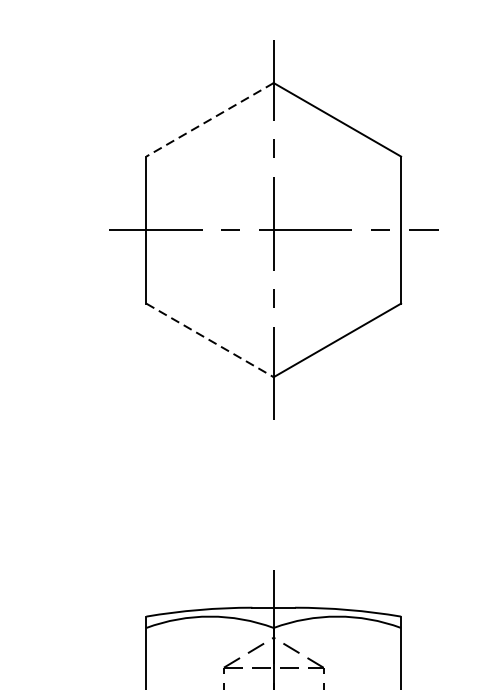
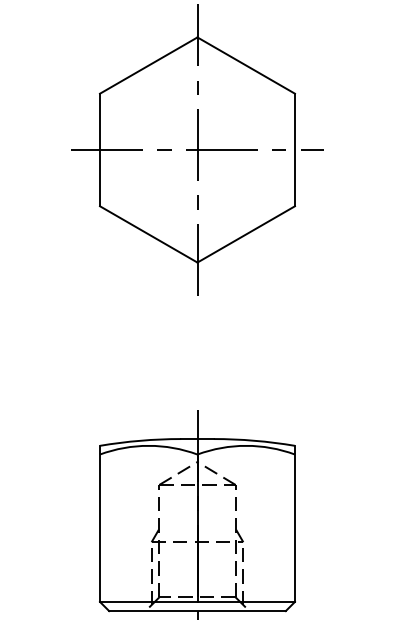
line: (209, 119) -> (148, 65), dashed -> solid
line: (211, 340) -> (149, 234), dashed -> solid

